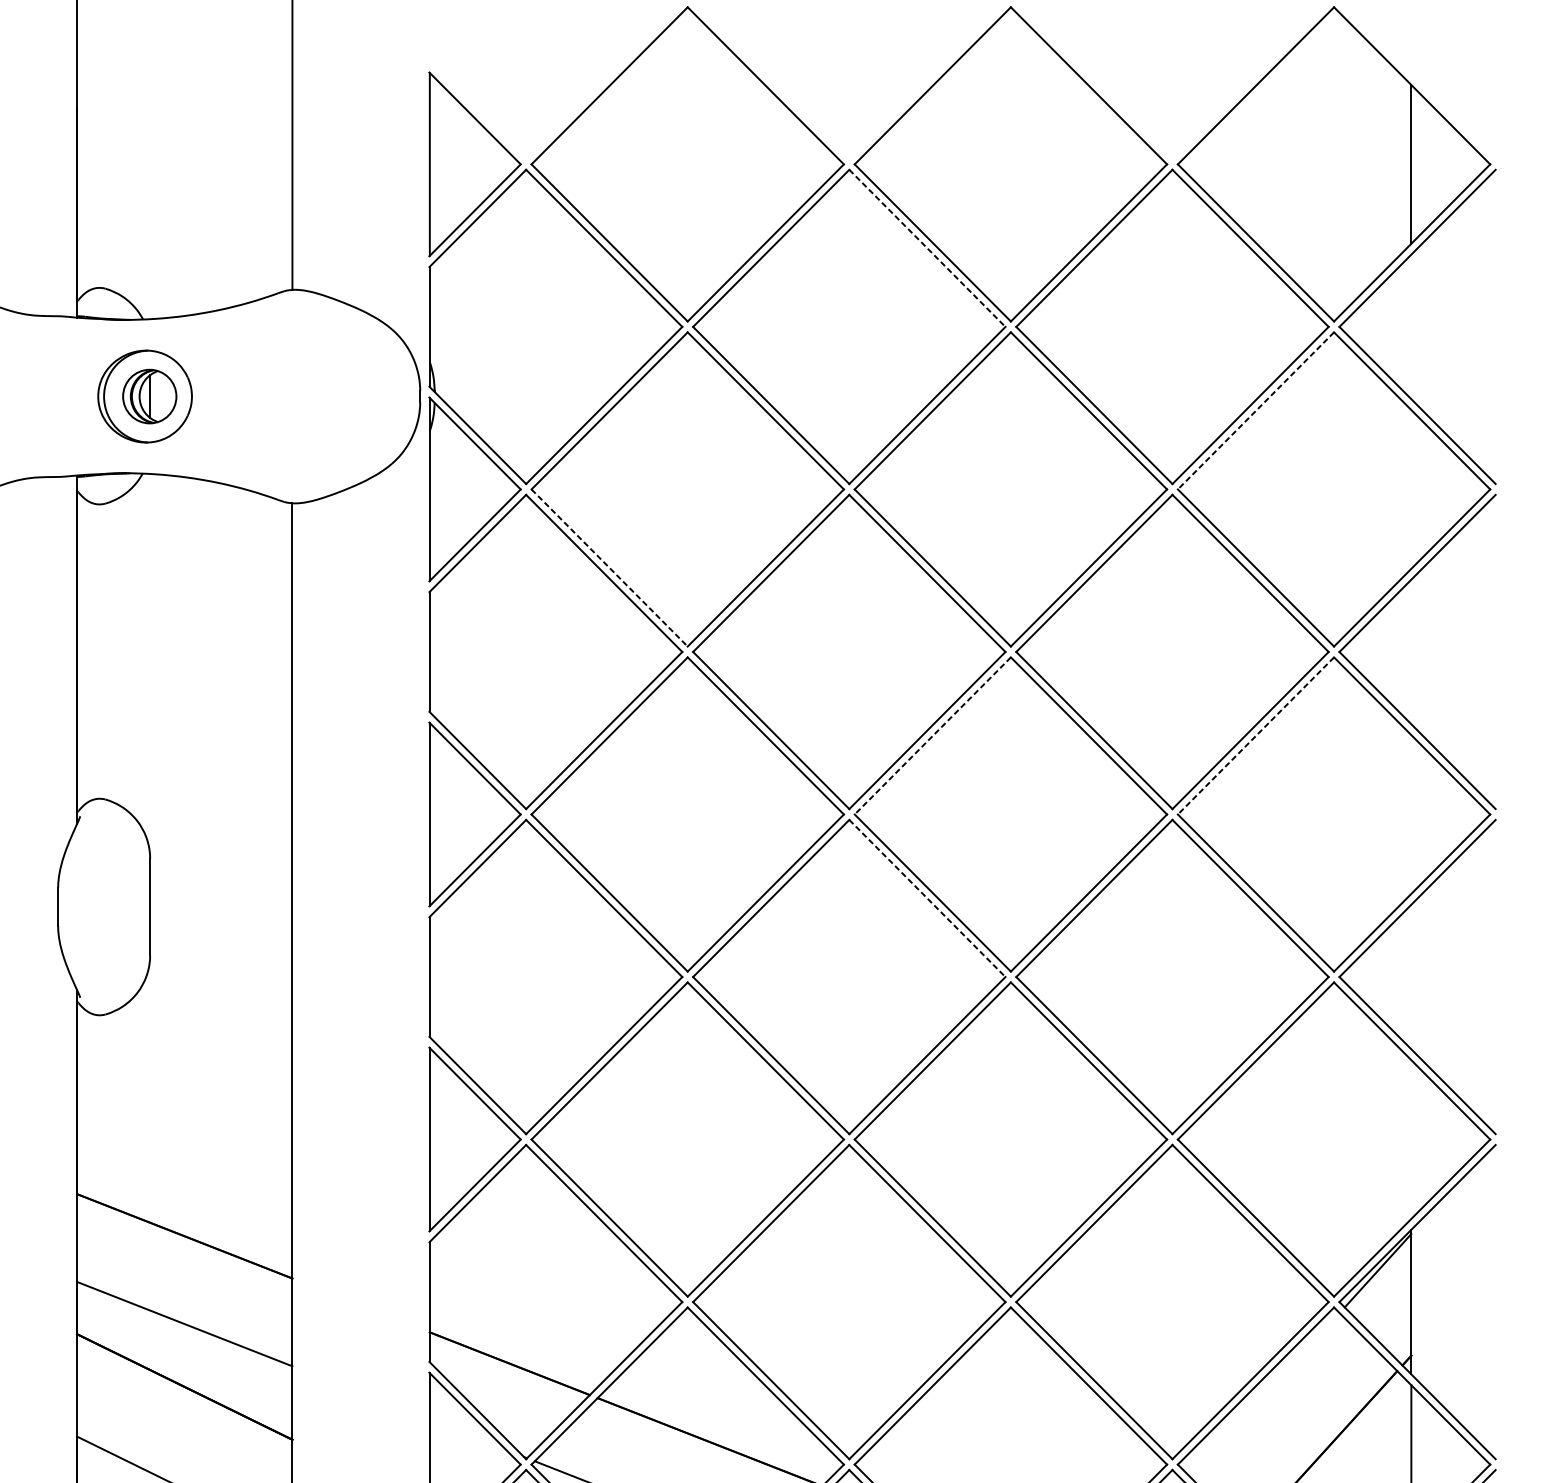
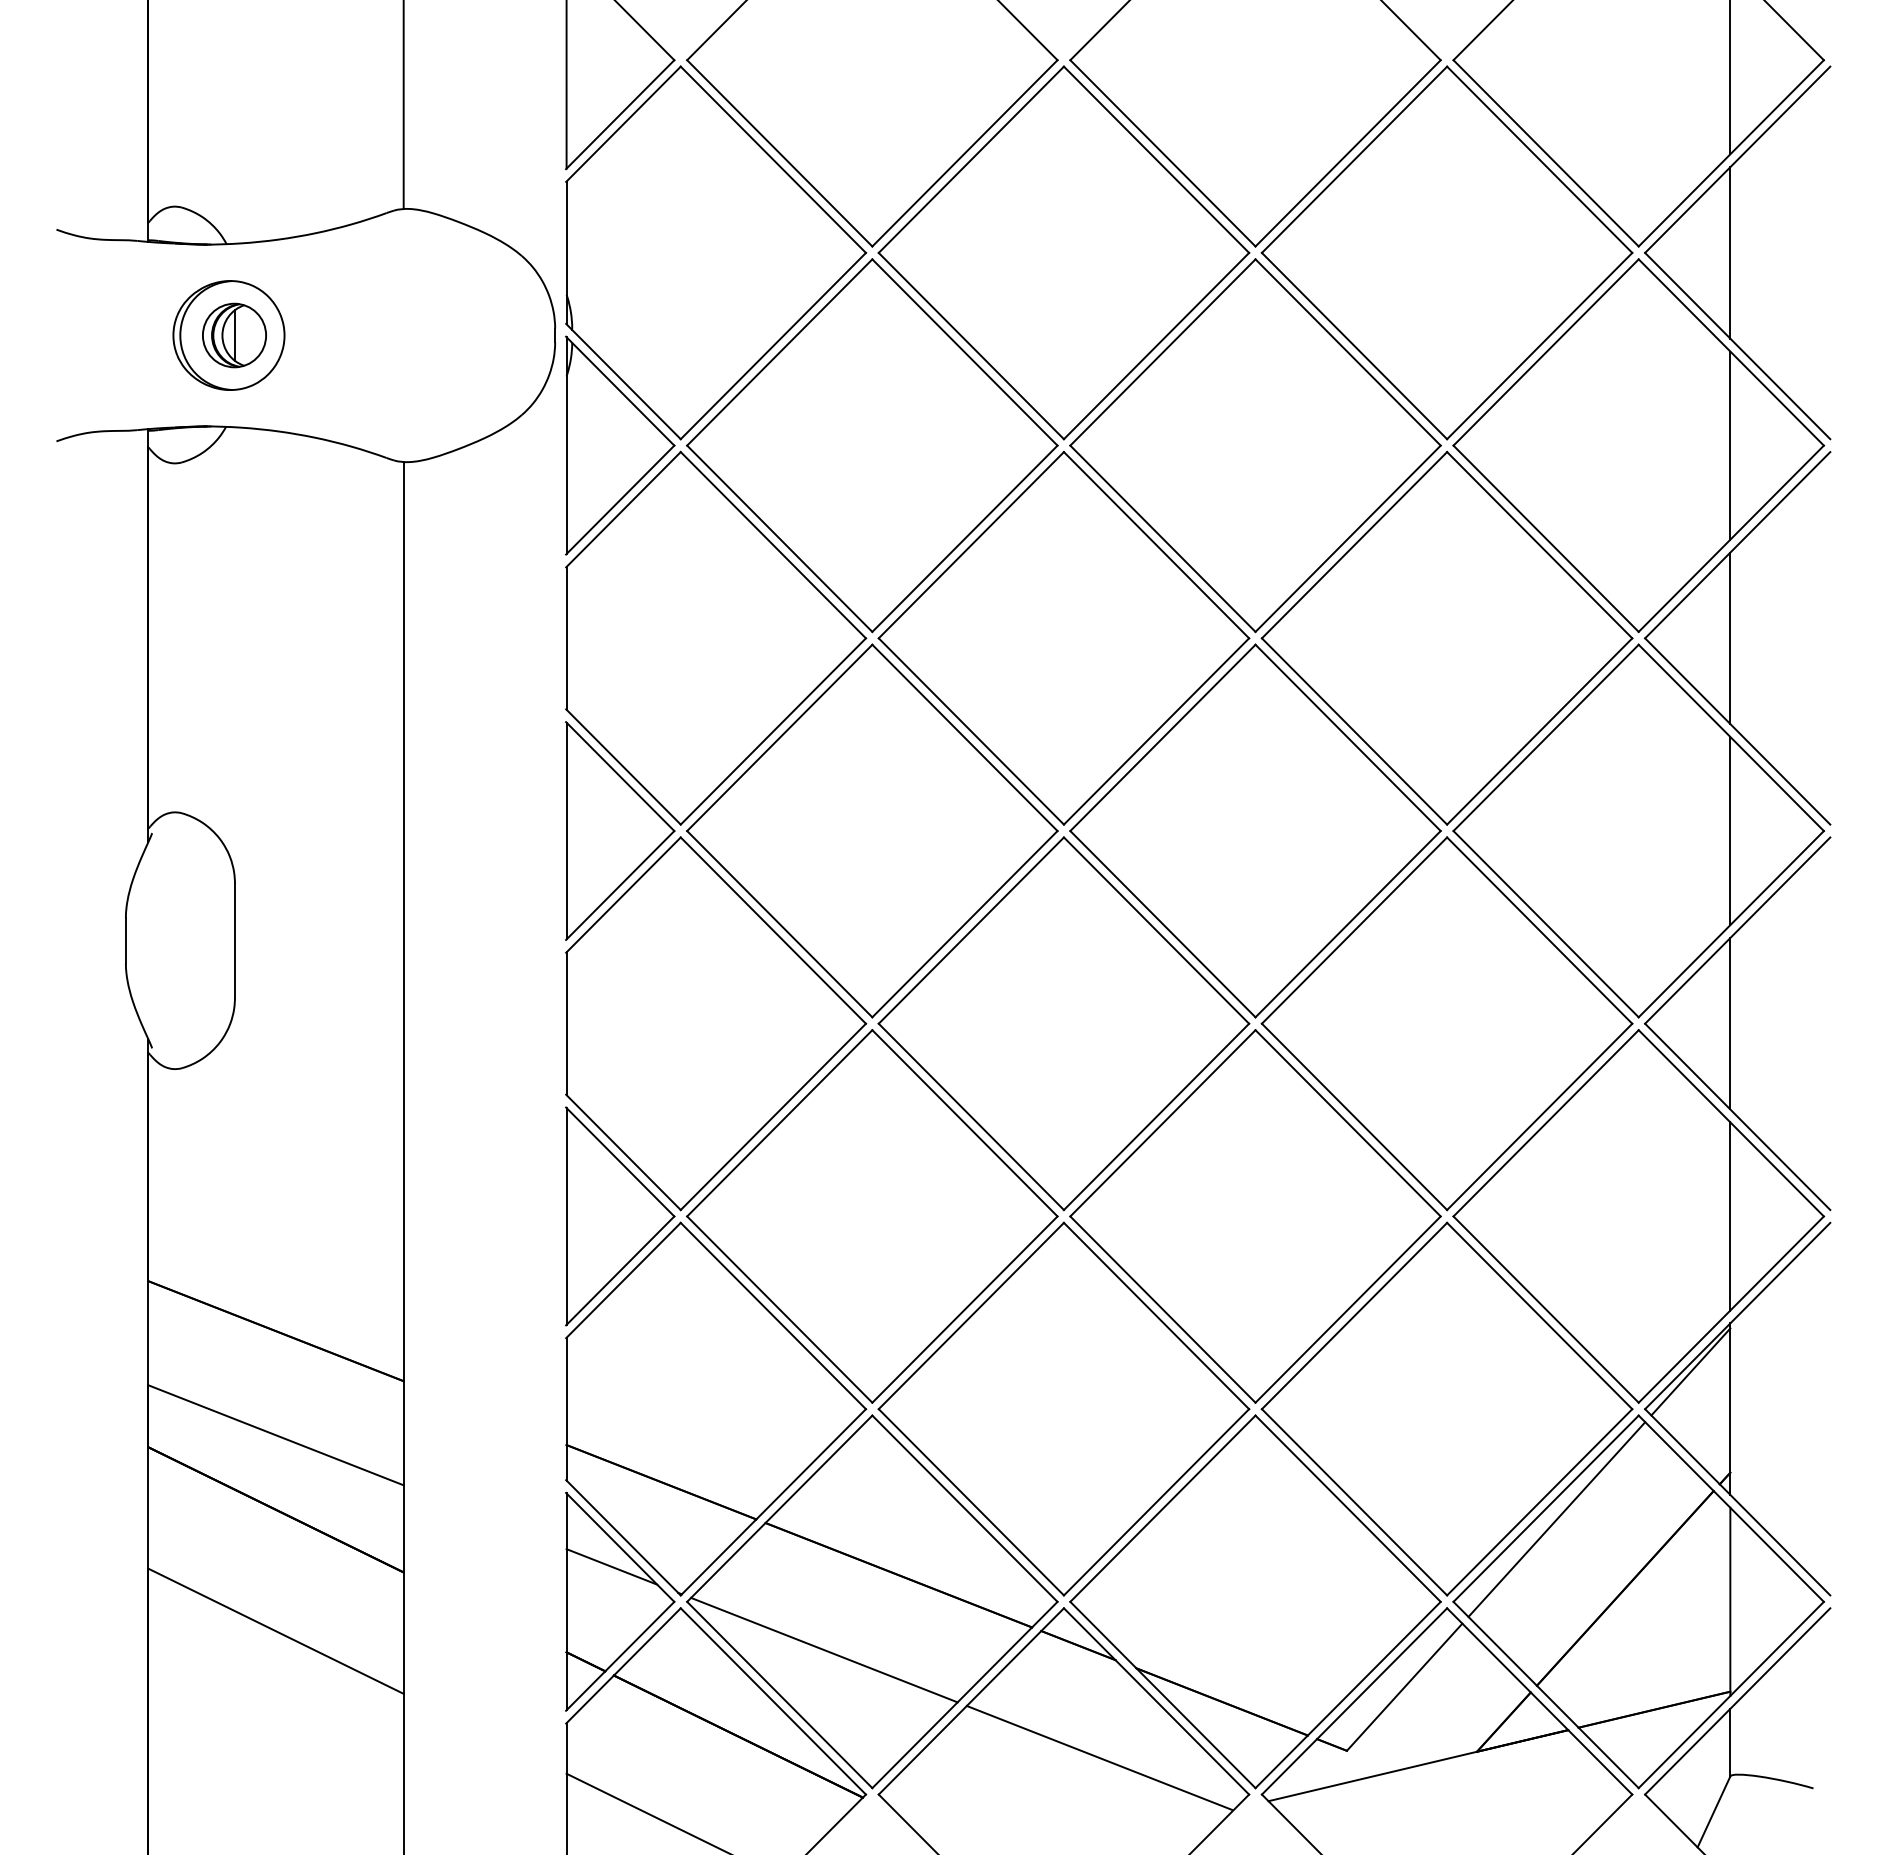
line: (927, 248) -> (1156, 160), dashed -> solid
line: (1411, 326) -> (1730, 252), added
line: (1255, 410) -> (1545, 352), dashed -> solid
line: (1411, 489) -> (1730, 445), added
line: (610, 568) -> (780, 539), dashed -> solid
line: (1411, 652) -> (1730, 638), added
line: (932, 736) -> (1162, 738), dashed -> solid
line: (1255, 736) -> (1545, 738), dashed -> solid
line: (1411, 814) -> (1730, 830), added
line: (927, 898) -> (1156, 930), dashed -> solid
line: (1411, 976) -> (1730, 1023), added
line: (1411, 1139) -> (1730, 1216), added
line: (1264, 1395) -> (1556, 1519), added
line: (467, 1434) -> (611, 1566), added

